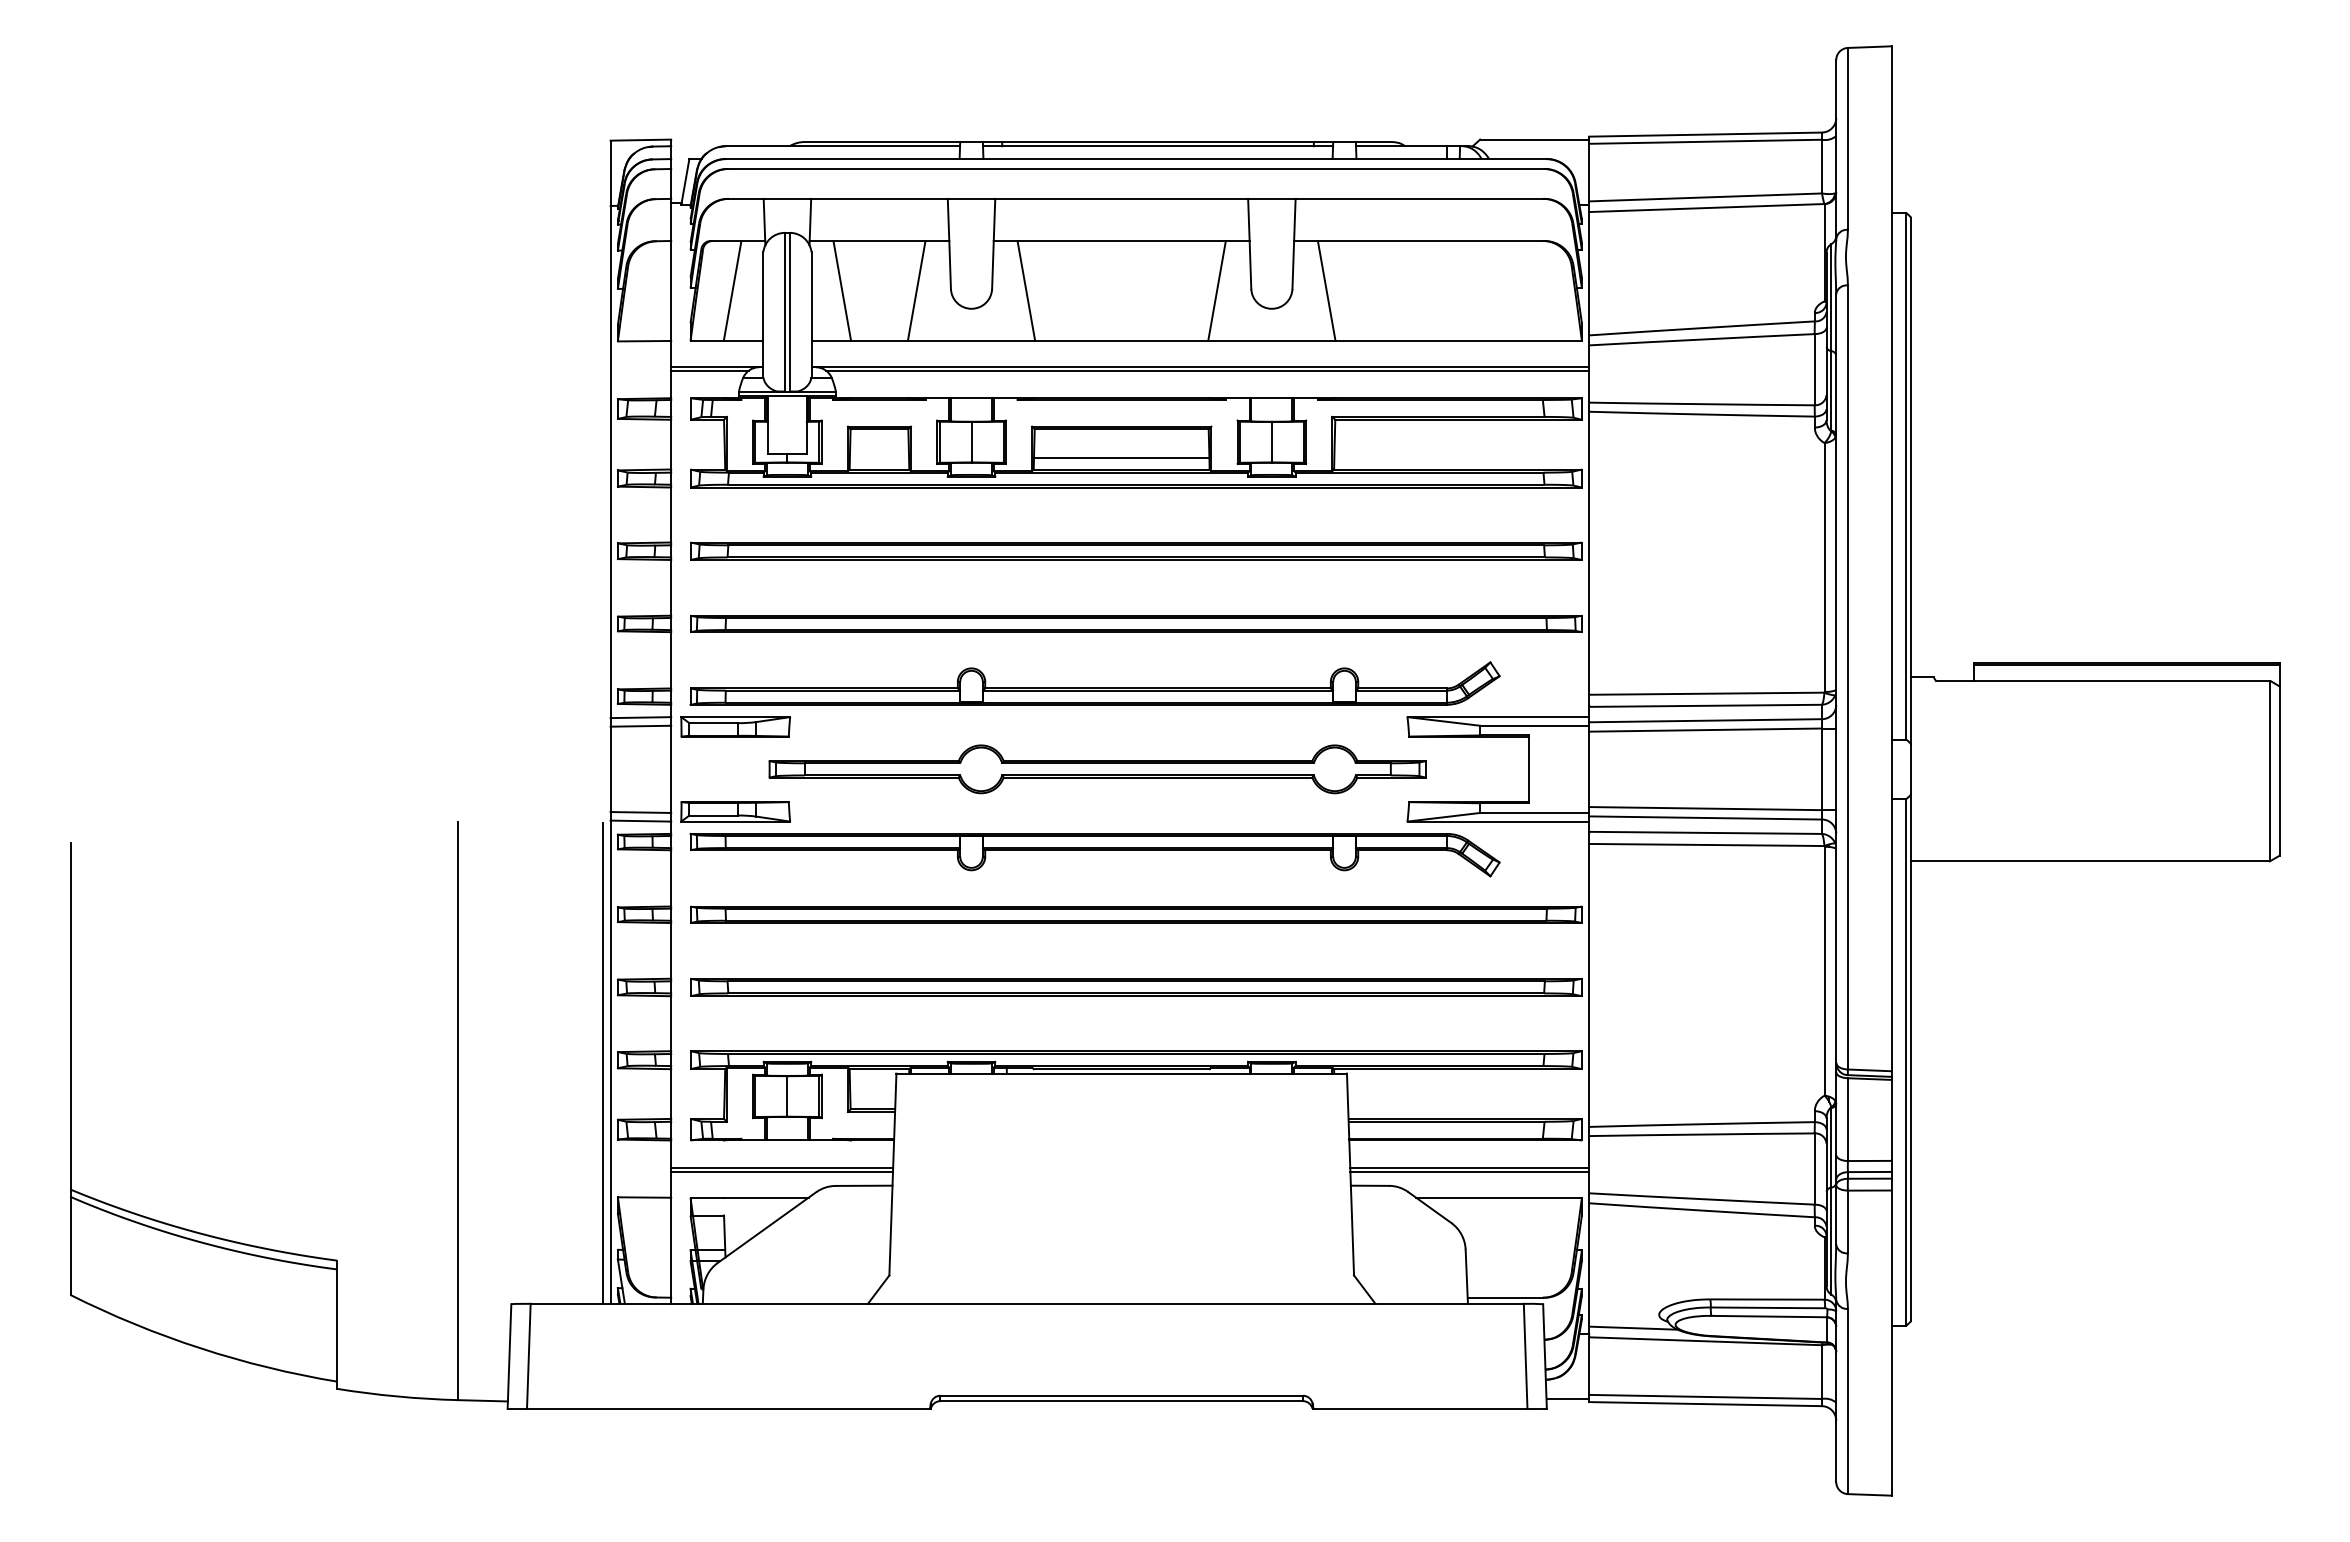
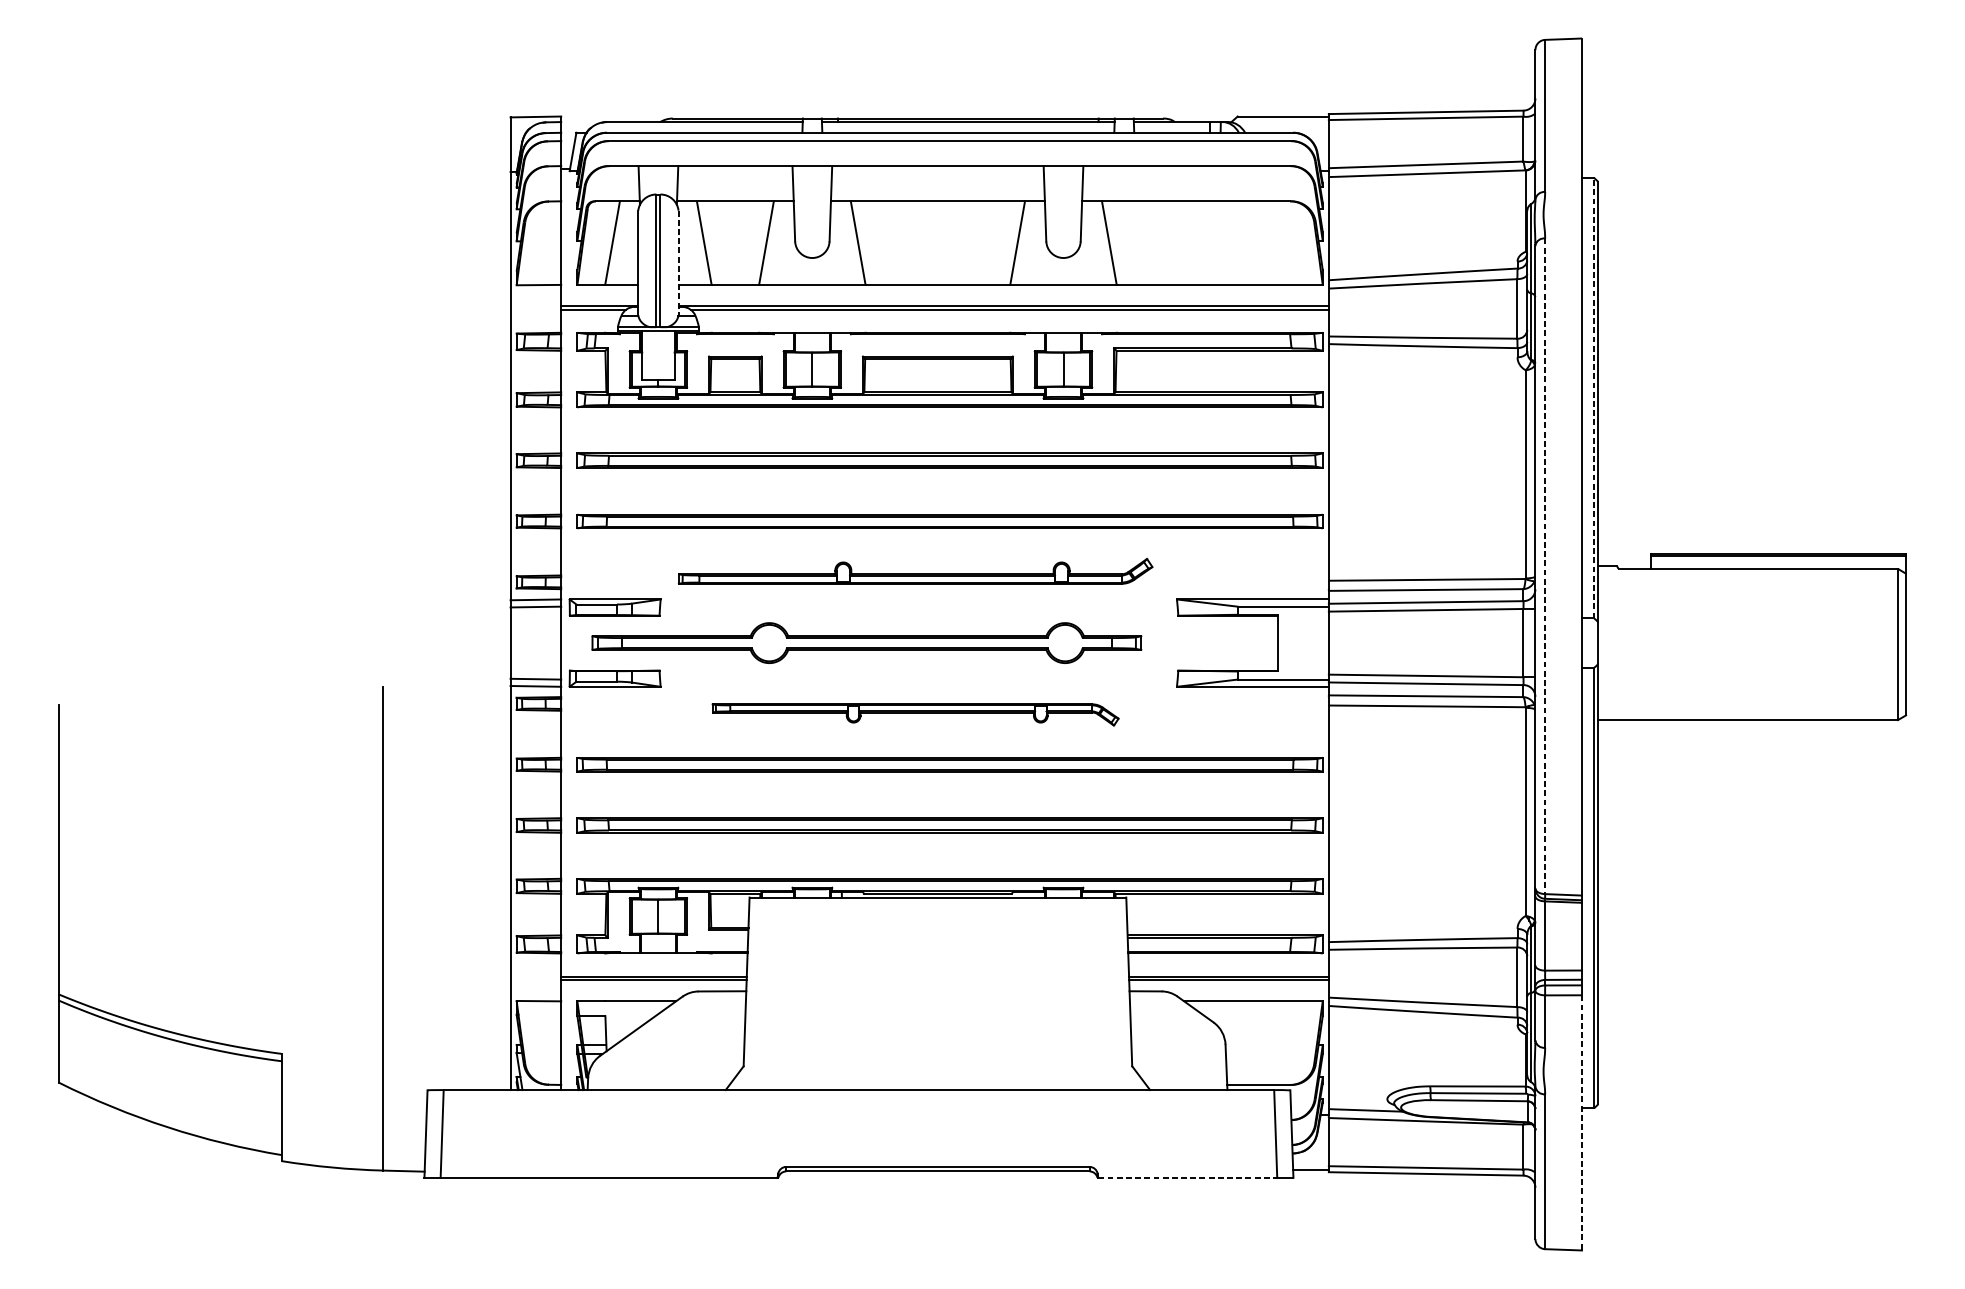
line: (811, 315) -> (678, 263), solid -> dashed
line: (1121, 457) -> (937, 382), removed
line: (1906, 475) -> (1594, 397), solid -> dashed
line: (1847, 677) -> (1544, 566), solid -> dashed
part: (1094, 683) -> (915, 571), size x0.7
part: (1097, 769) -> (866, 643), moved
part: (1094, 855) -> (915, 715), size x0.6
line: (603, 1063) -> (504, 889), removed
line: (1891, 1343) -> (1581, 1123), solid -> dashed
line: (1420, 1408) -> (1187, 1177), solid -> dashed

